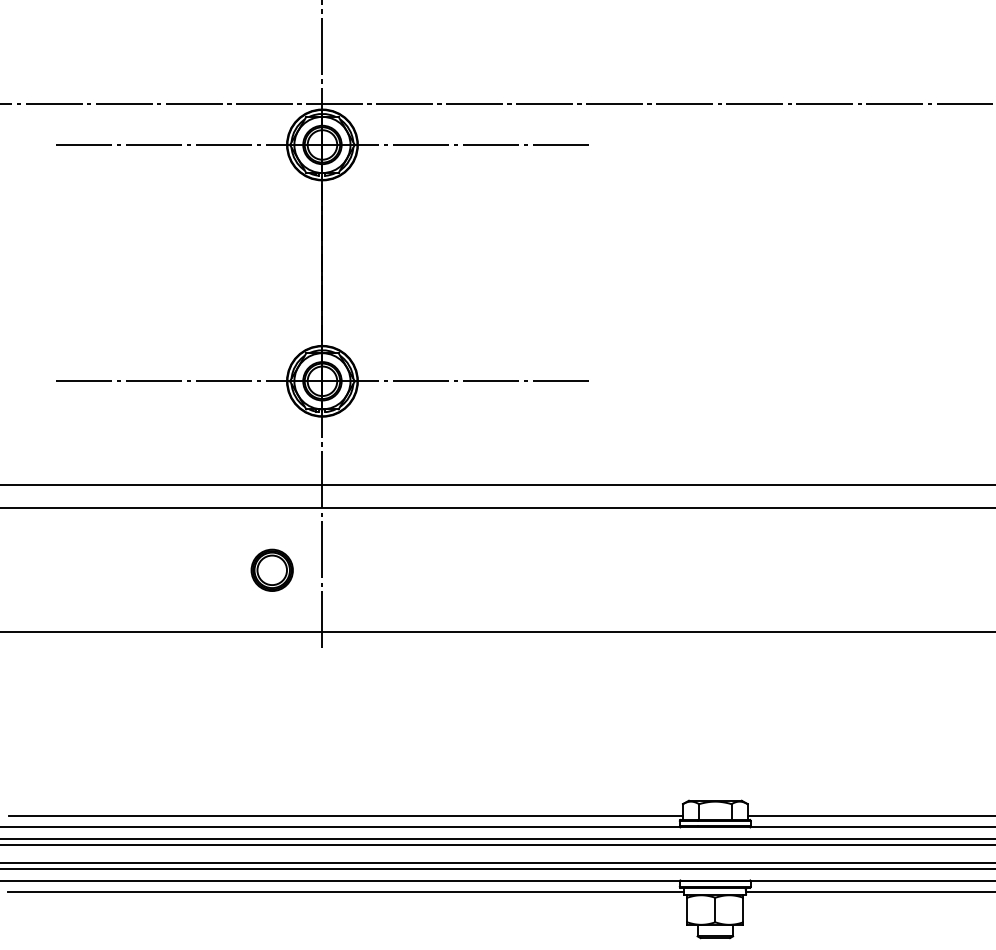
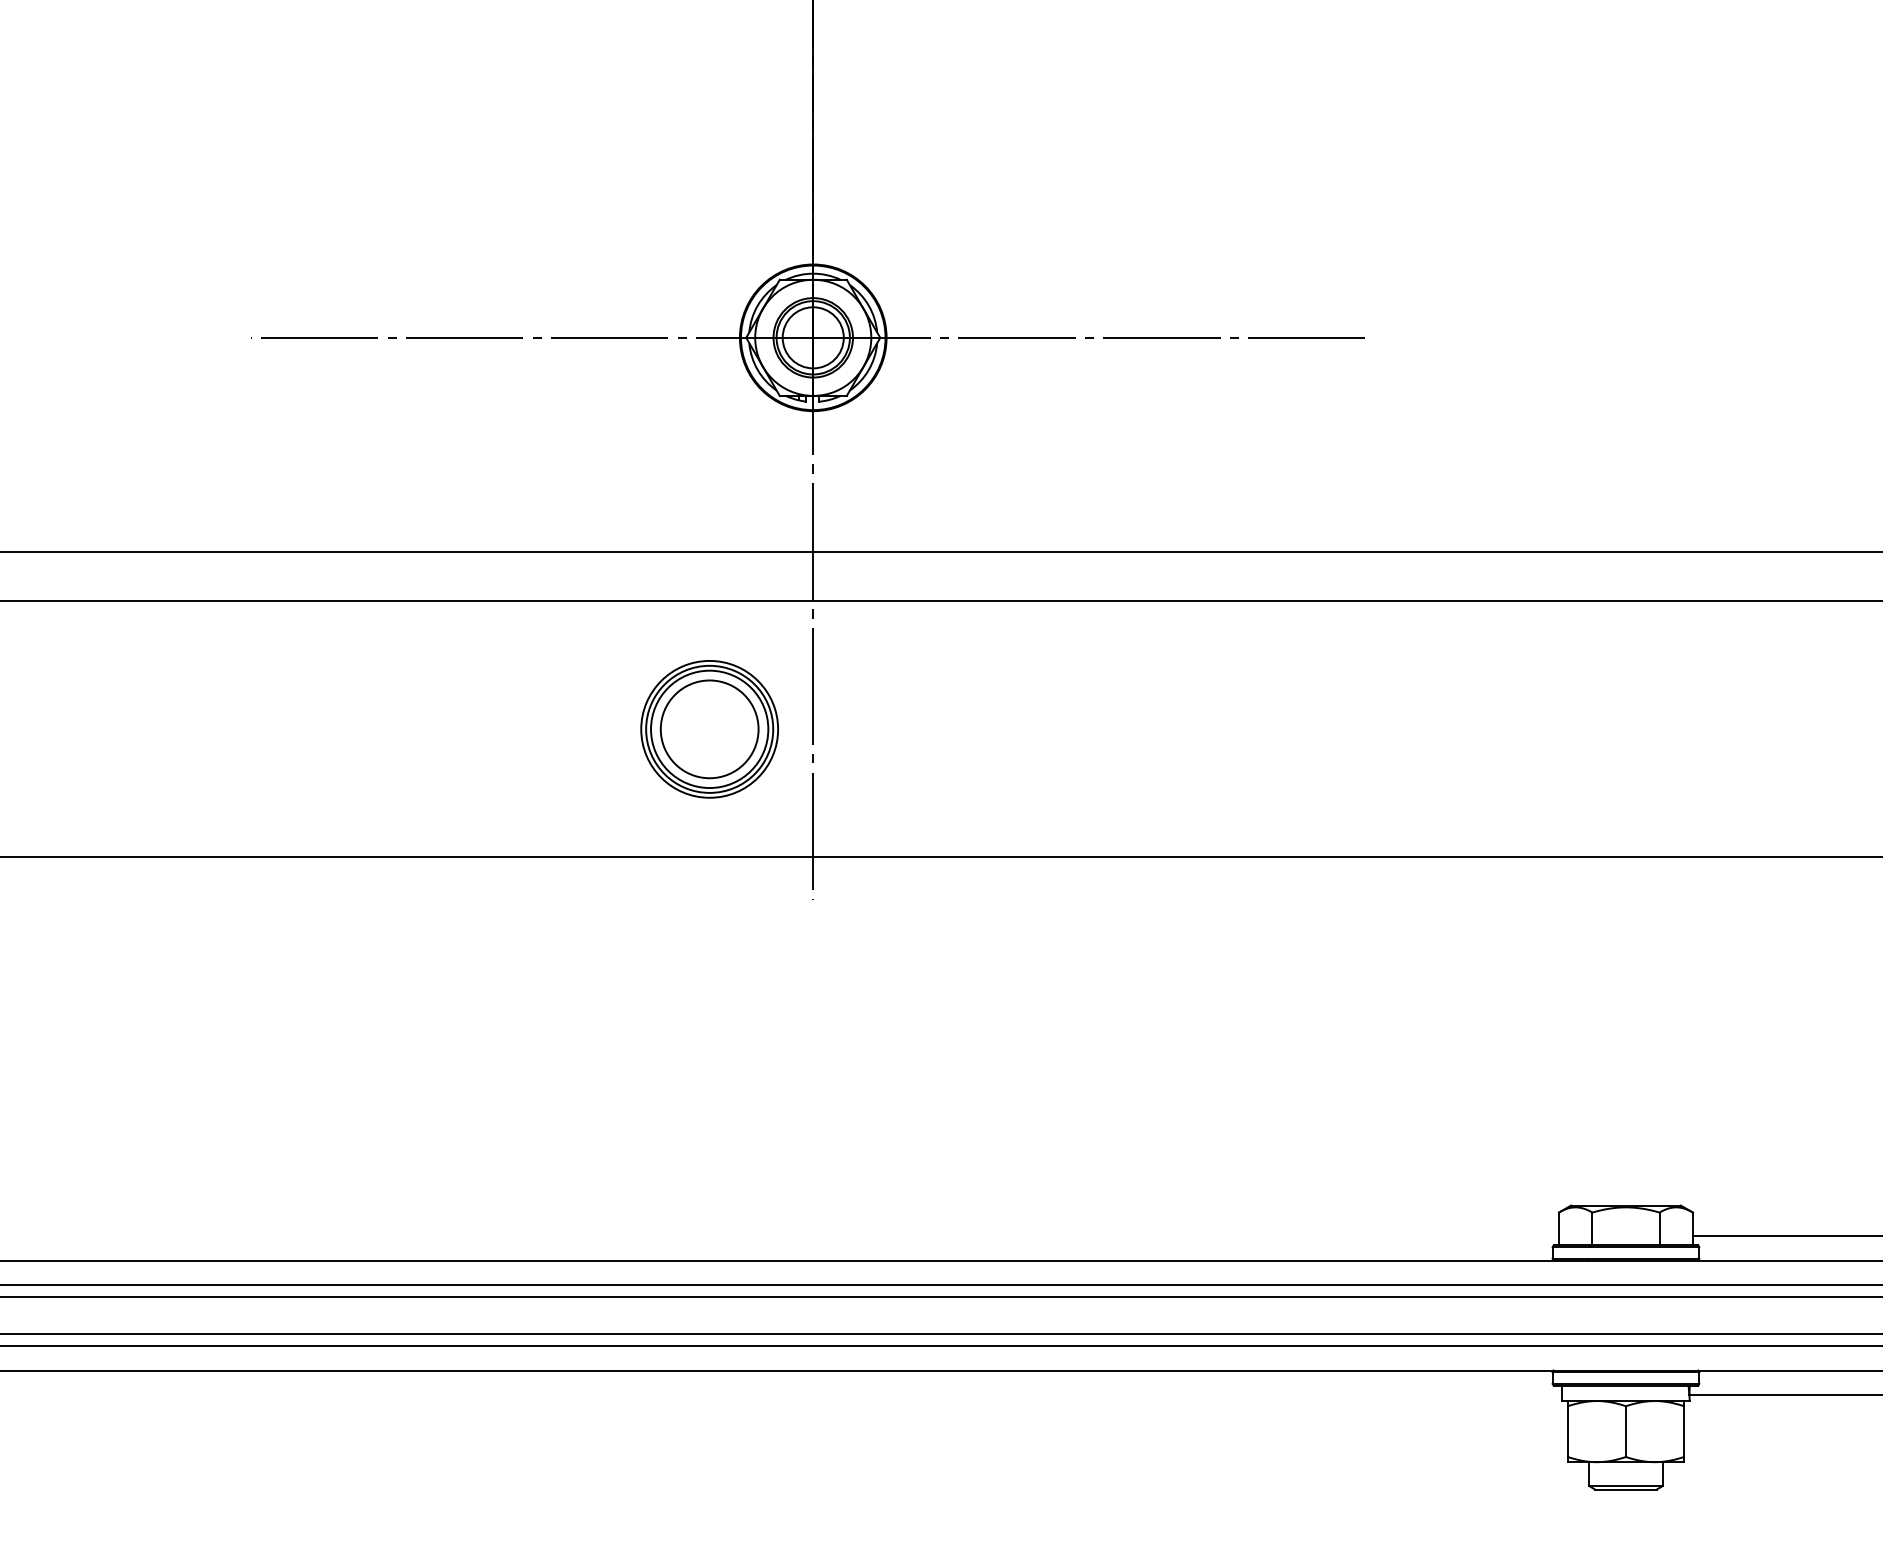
part: (271, 569) -> (707, 727), size x1.6
line: (345, 815) -> (860, 1236), removed
line: (345, 892) -> (860, 1395), removed

